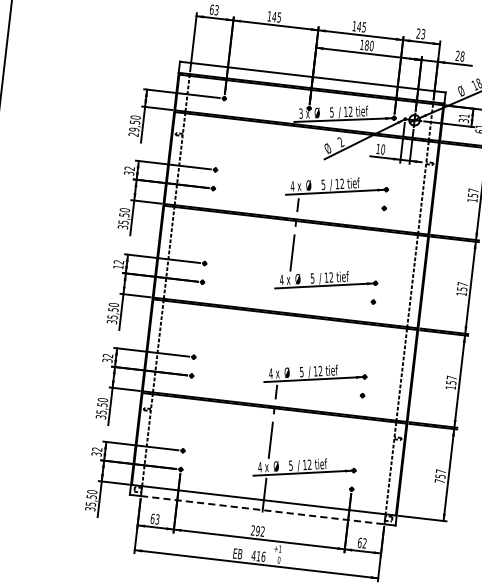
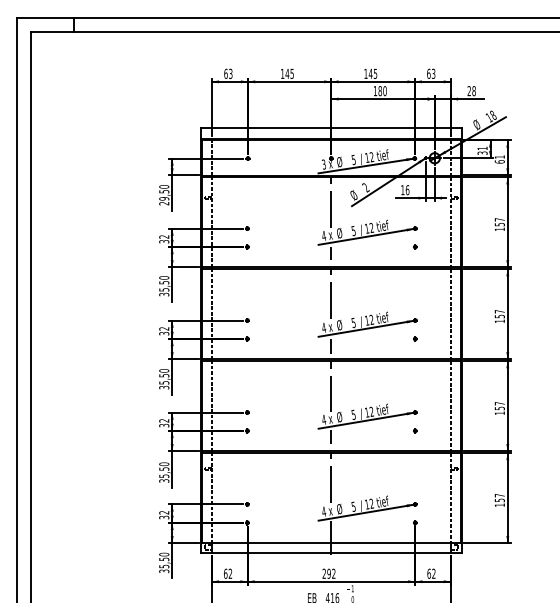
text: (418, 33) -> (428, 73), 23 -> 63
text: (383, 148) -> (407, 189), 10 -> 16
line: (304, 151) -> (331, 200), added
text: (118, 266) -> (164, 333), 12 -> 32
line: (283, 329) -> (331, 375), added
text: (439, 480) -> (499, 504), 757 -> 157
line: (262, 510) -> (331, 553), dashed -> solid
text: (157, 519) -> (230, 573), 63 -> 62

